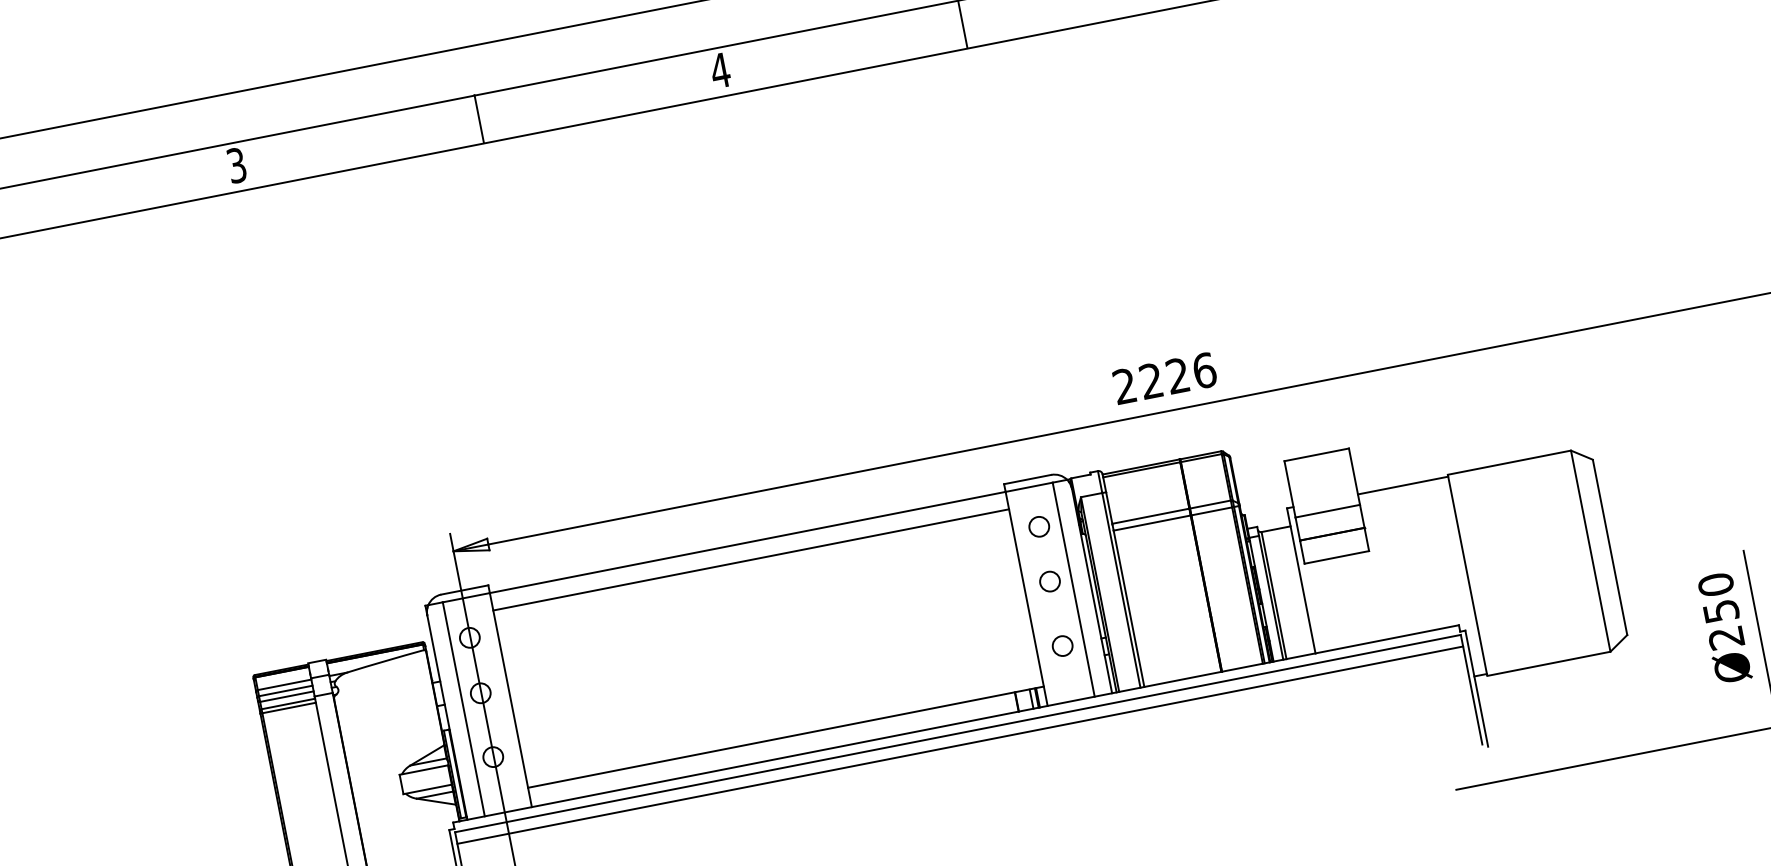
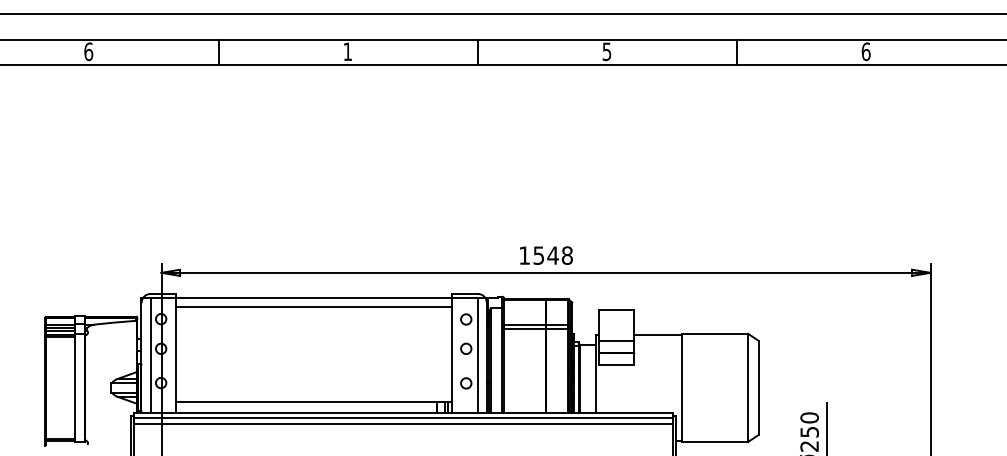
text: (719, 70) -> (347, 51), 4 -> 1
text: (236, 165) -> (88, 51), 3 -> 6
text: (1165, 378) -> (546, 255), 2226 -> 1548

